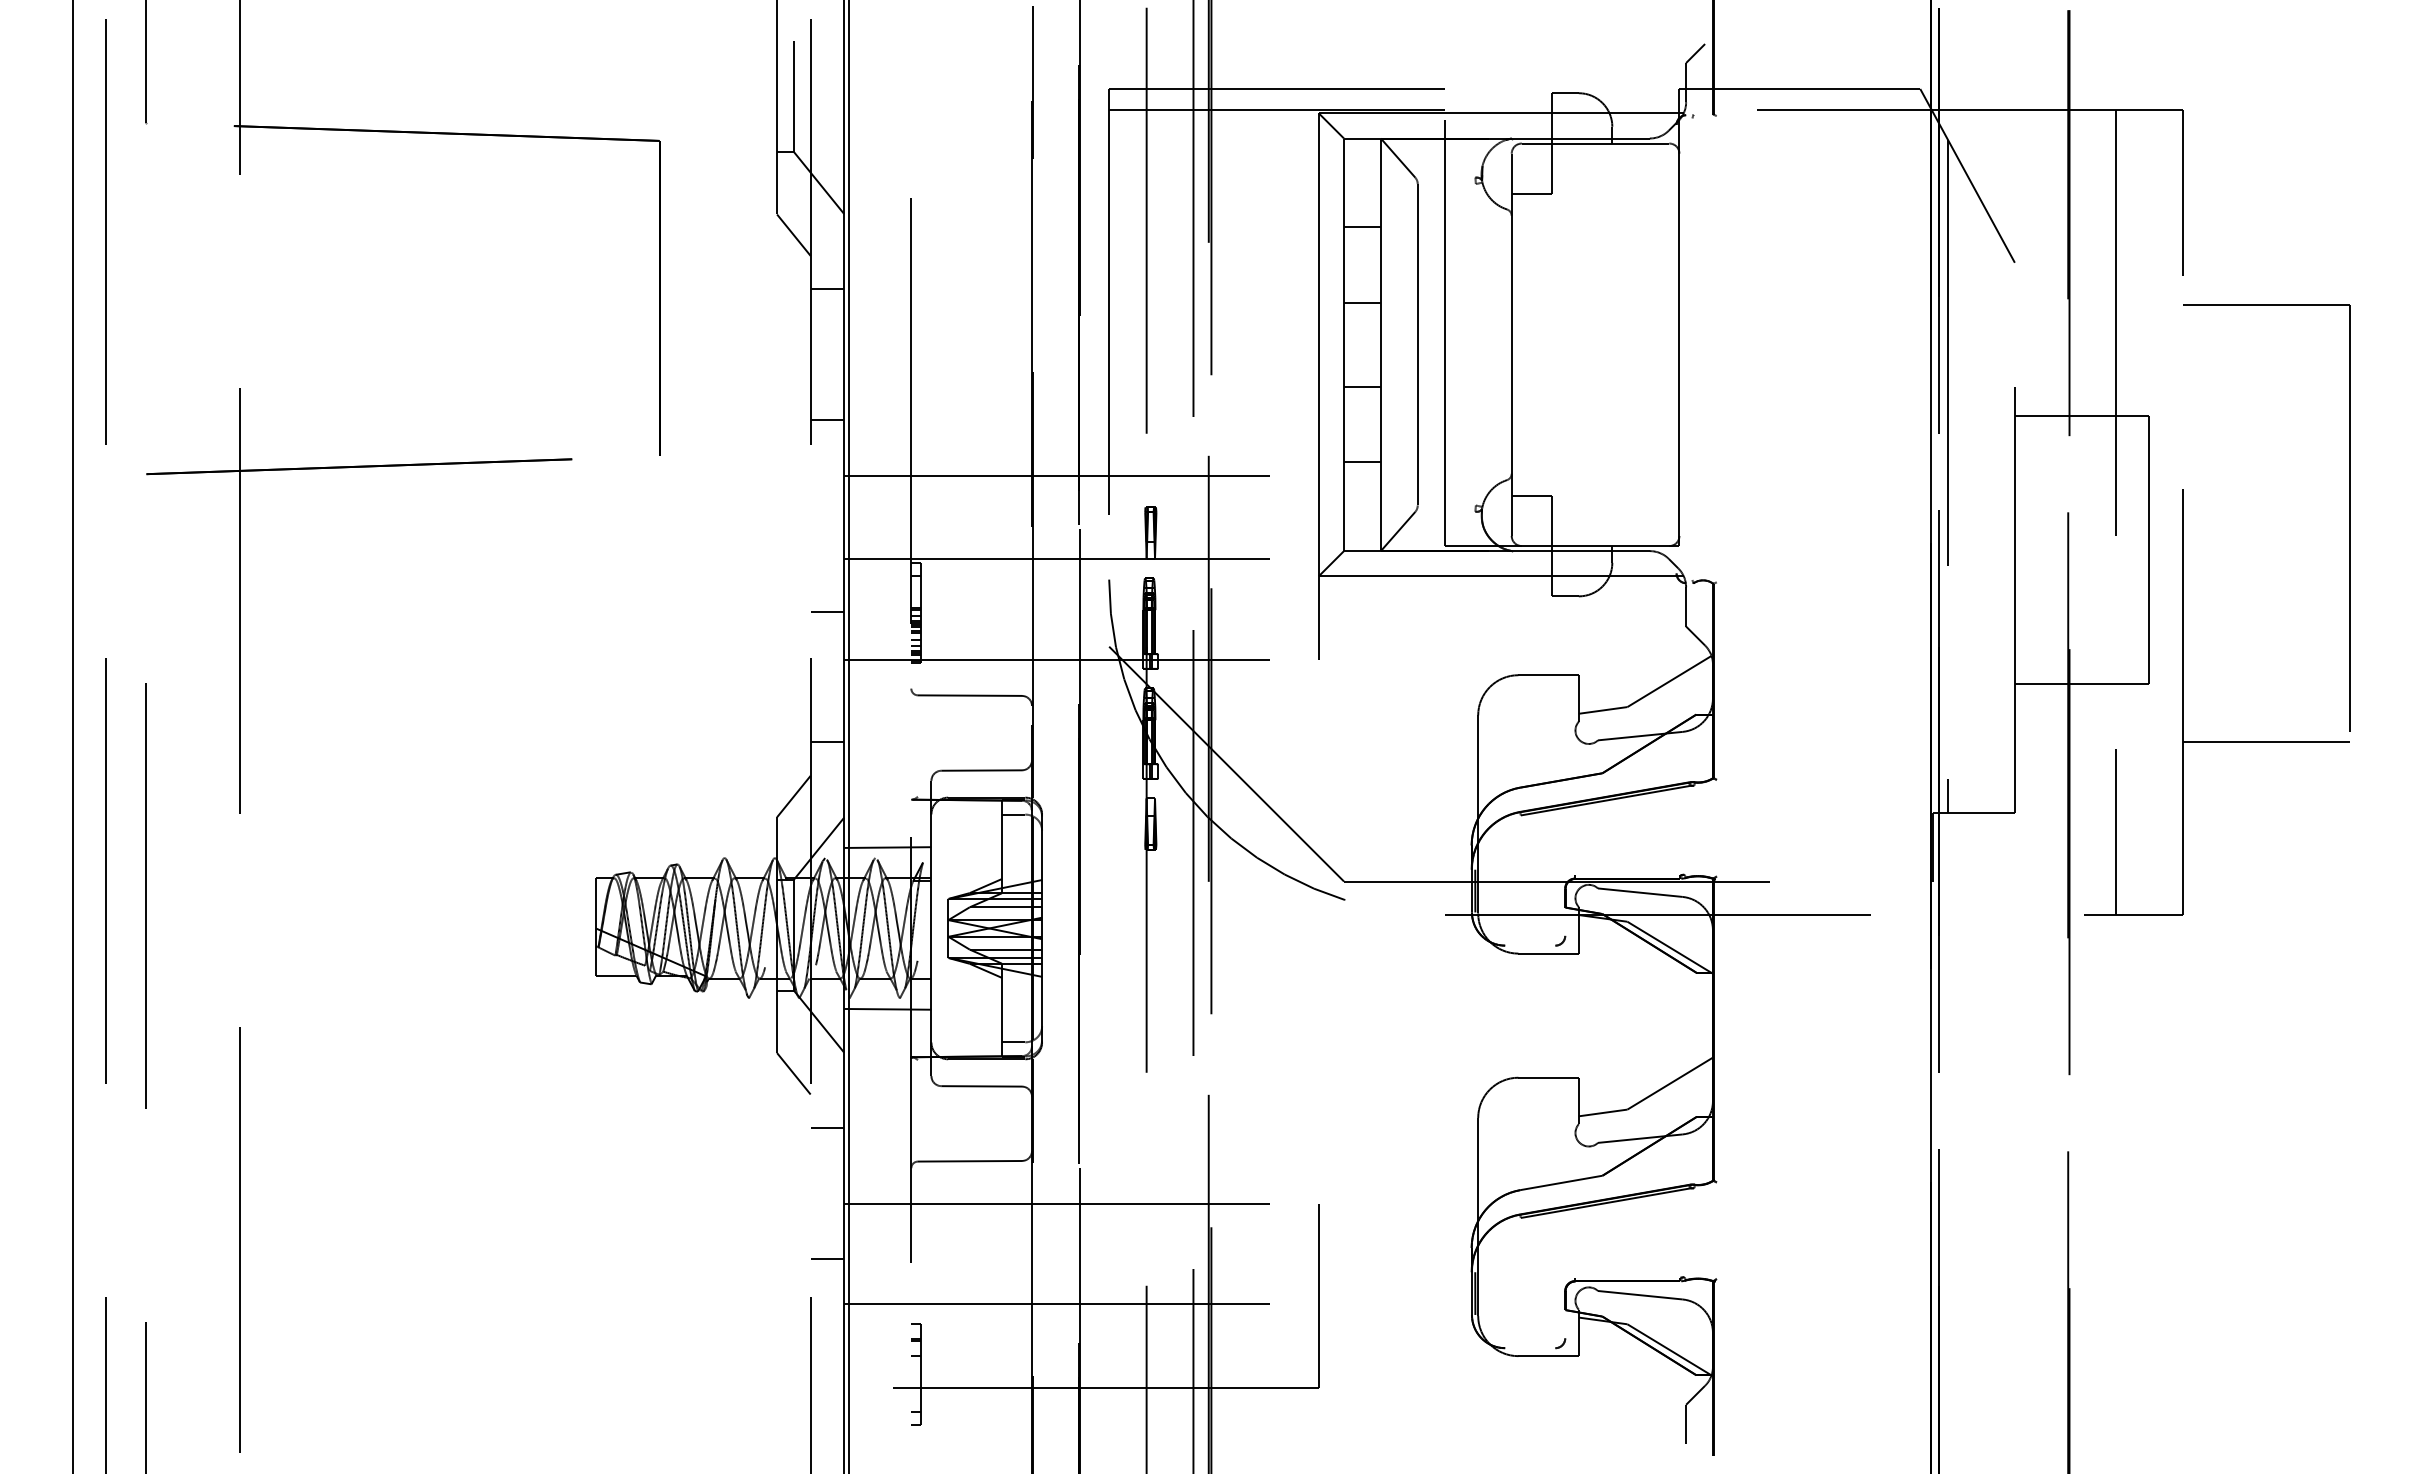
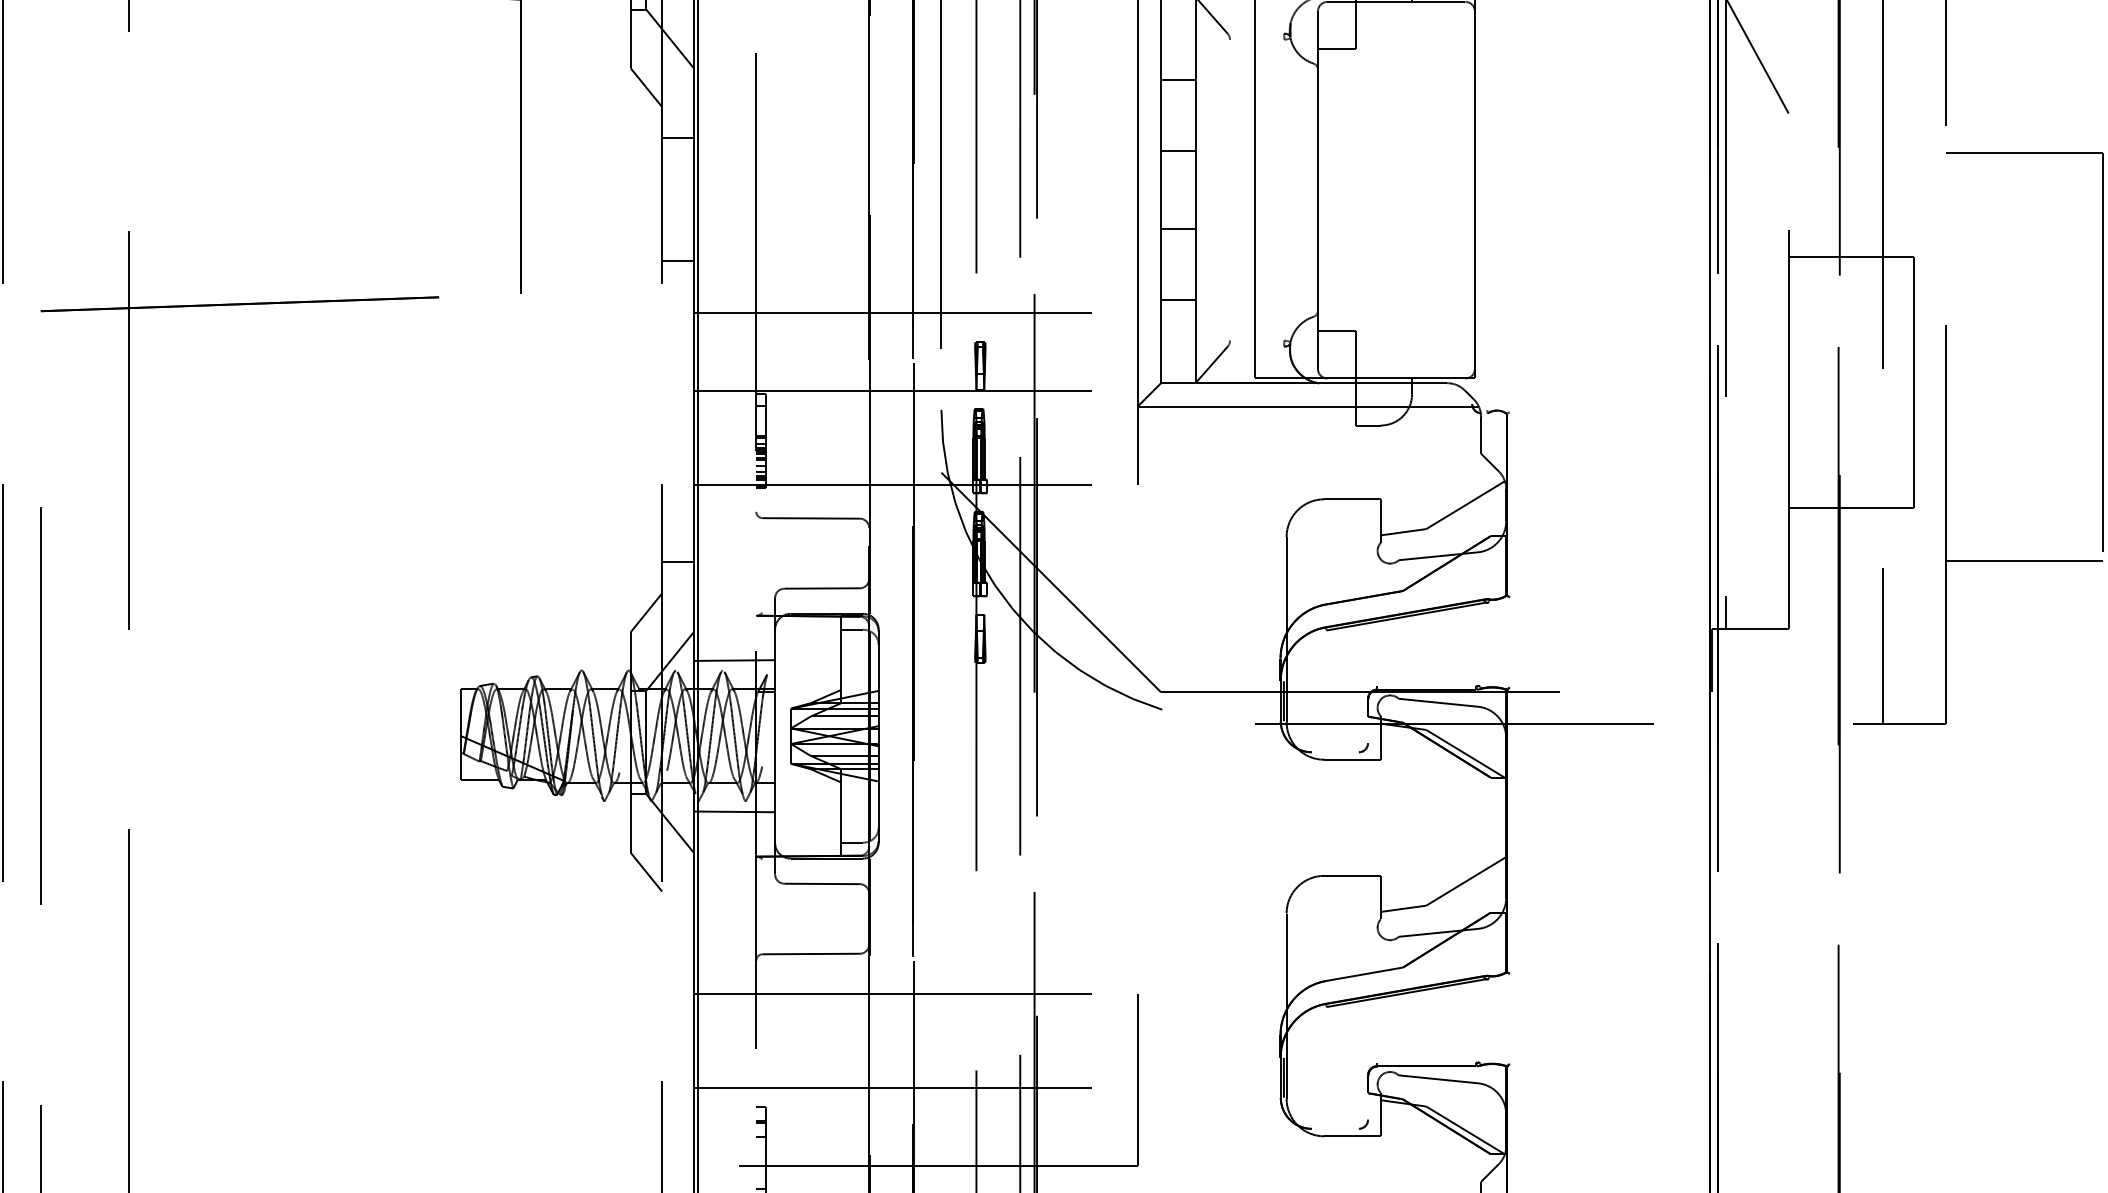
line: (1417, 344) -> (1229, 189), removed
line: (827, 611) -> (677, 439), removed
line: (827, 1128) -> (677, 923), removed
line: (827, 1258) -> (677, 1044), removed

